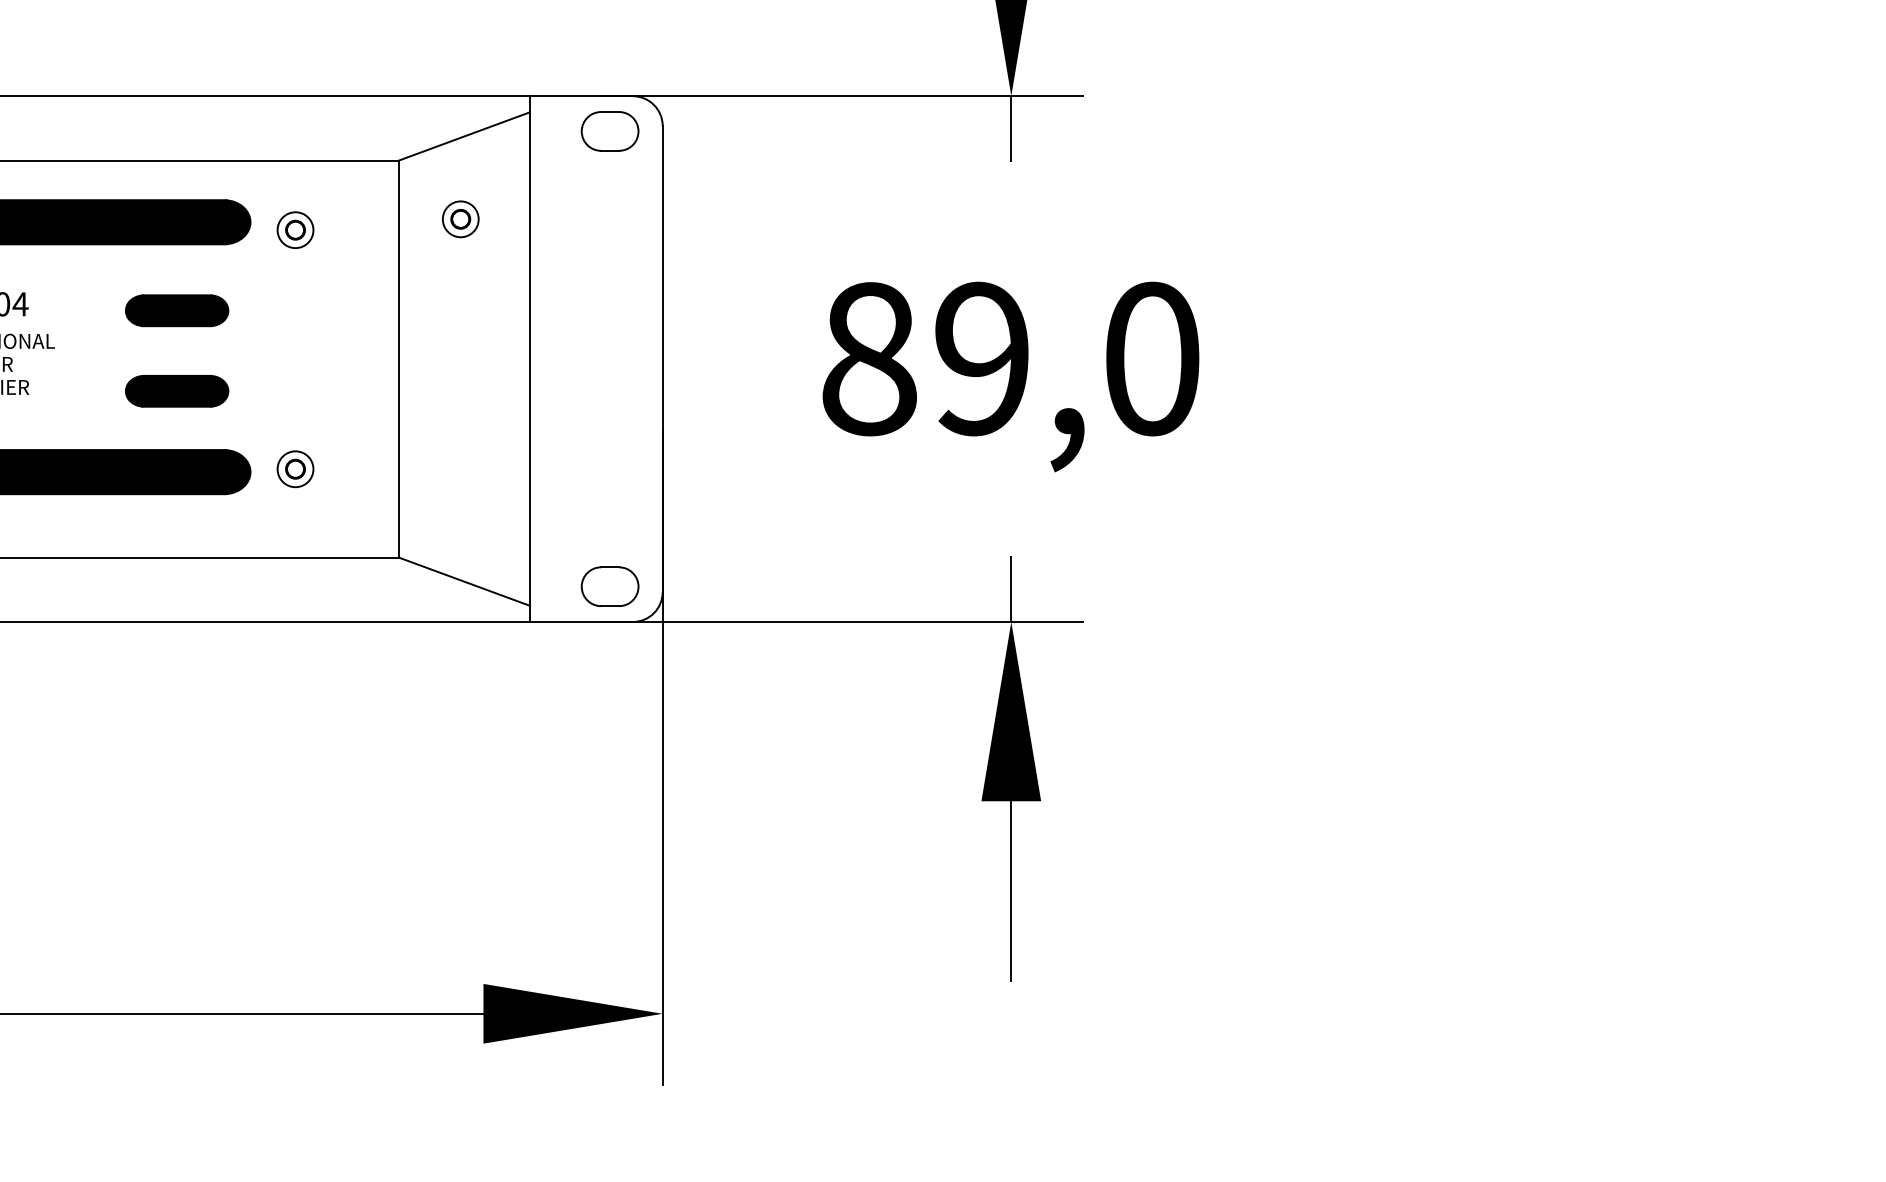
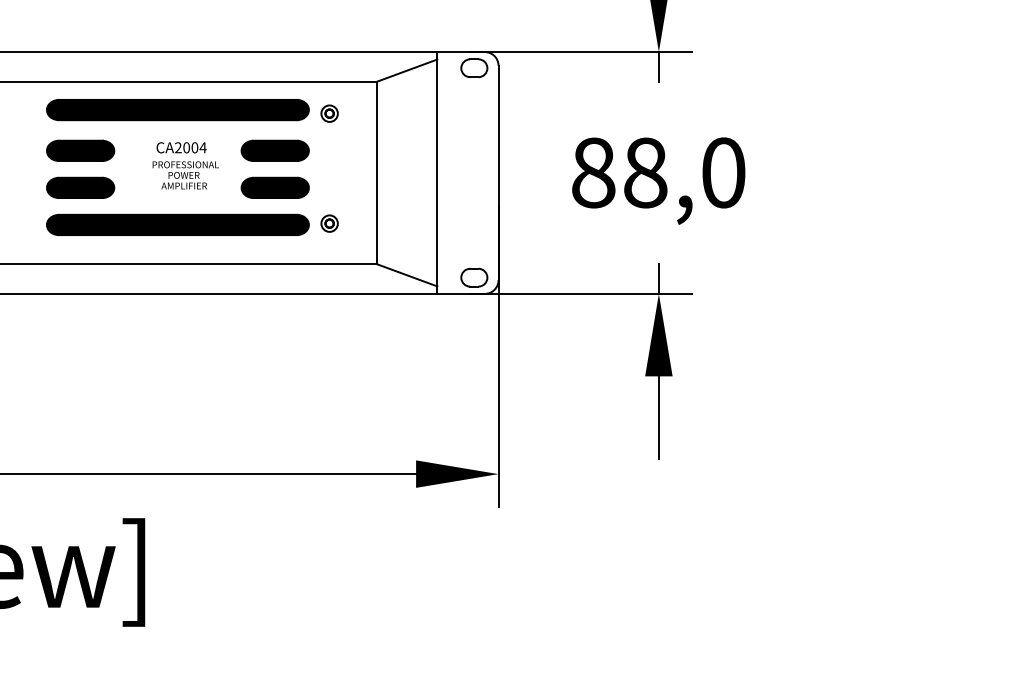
part: (460, 218) -> (405, 108), removed
part: (175, 310) -> (274, 150), size x1.43
text: (982, 358) -> (645, 172), 89,0 -> 88,0
part: (175, 390) -> (274, 187), size x1.43

